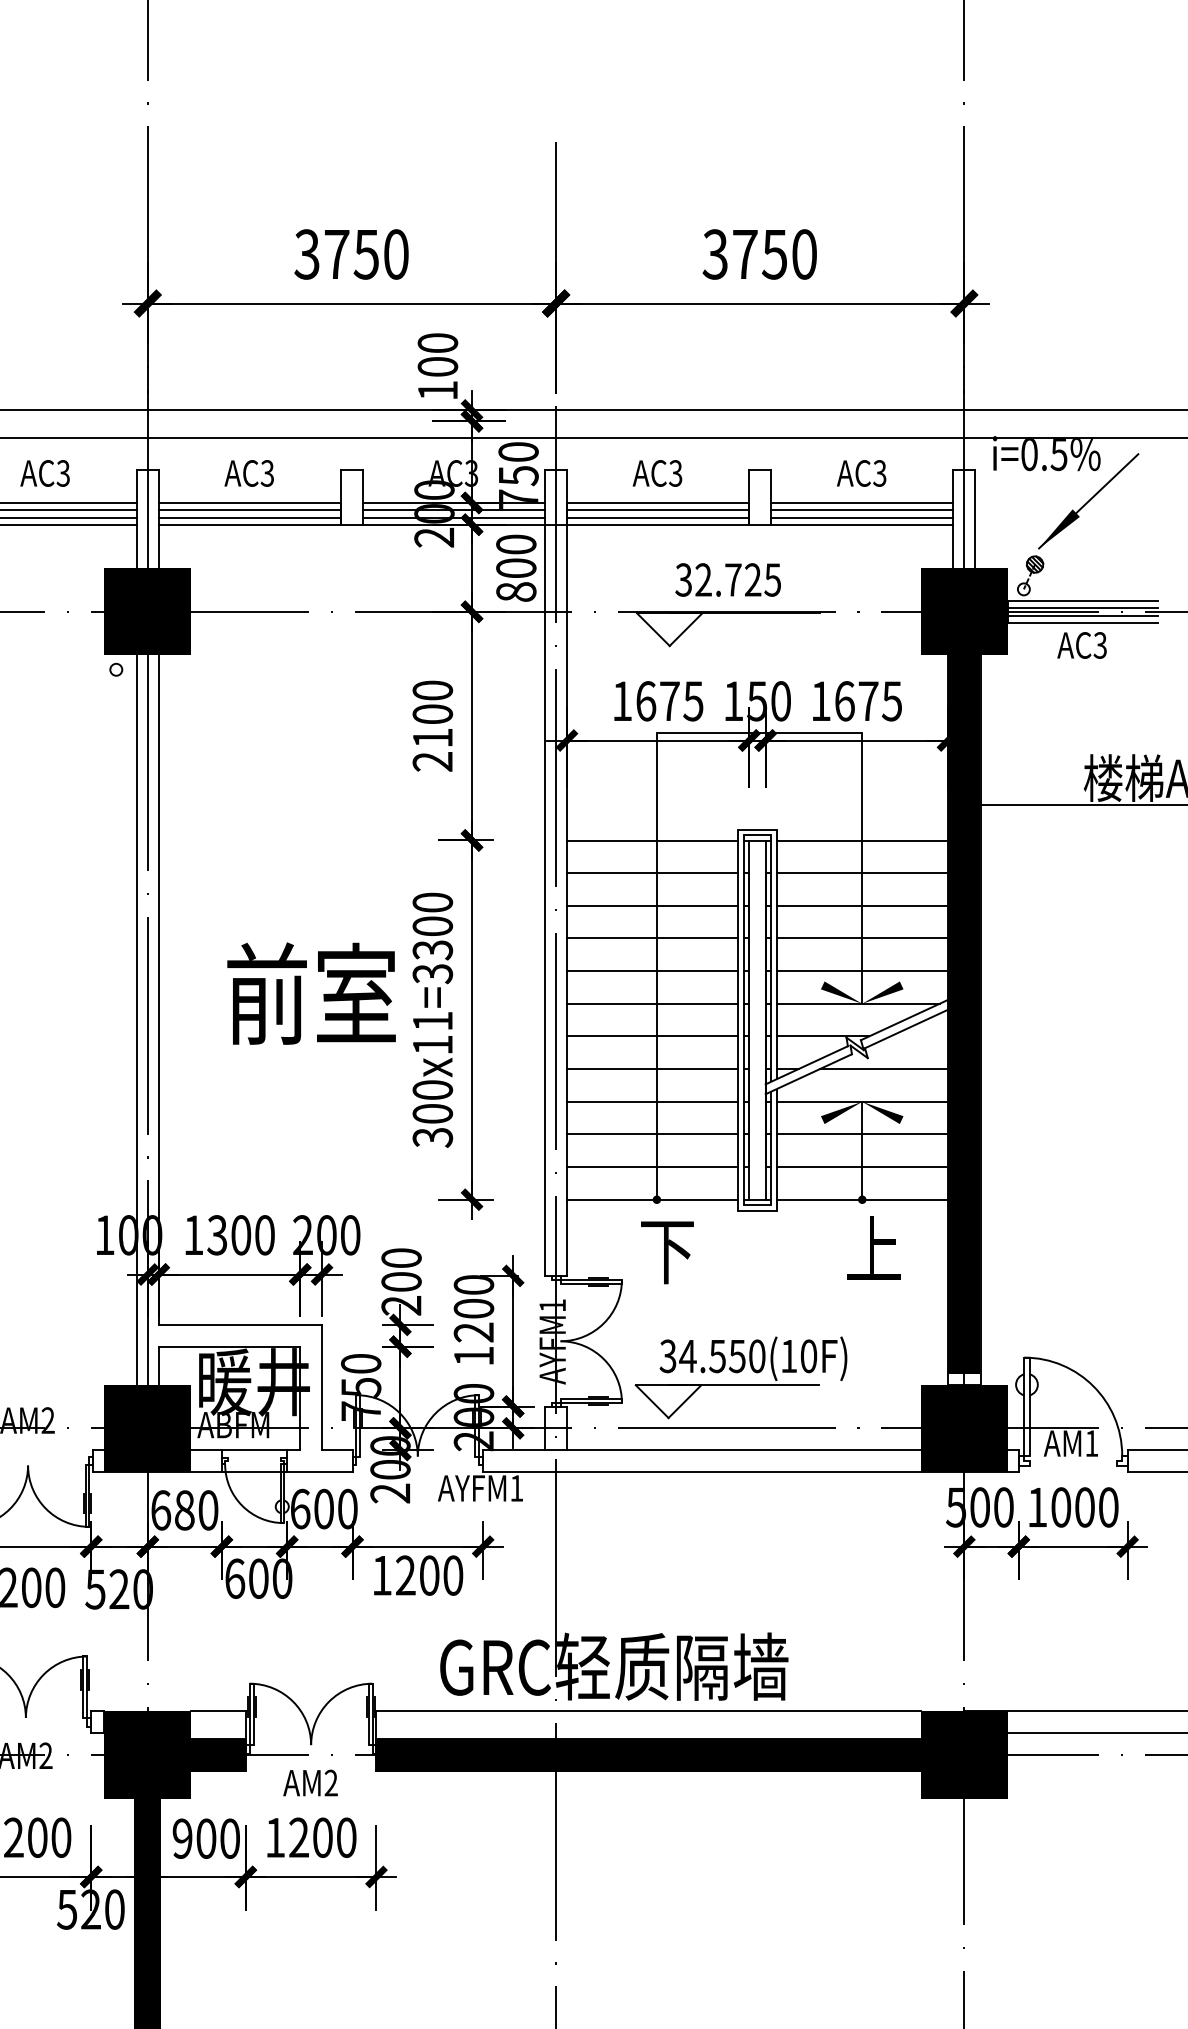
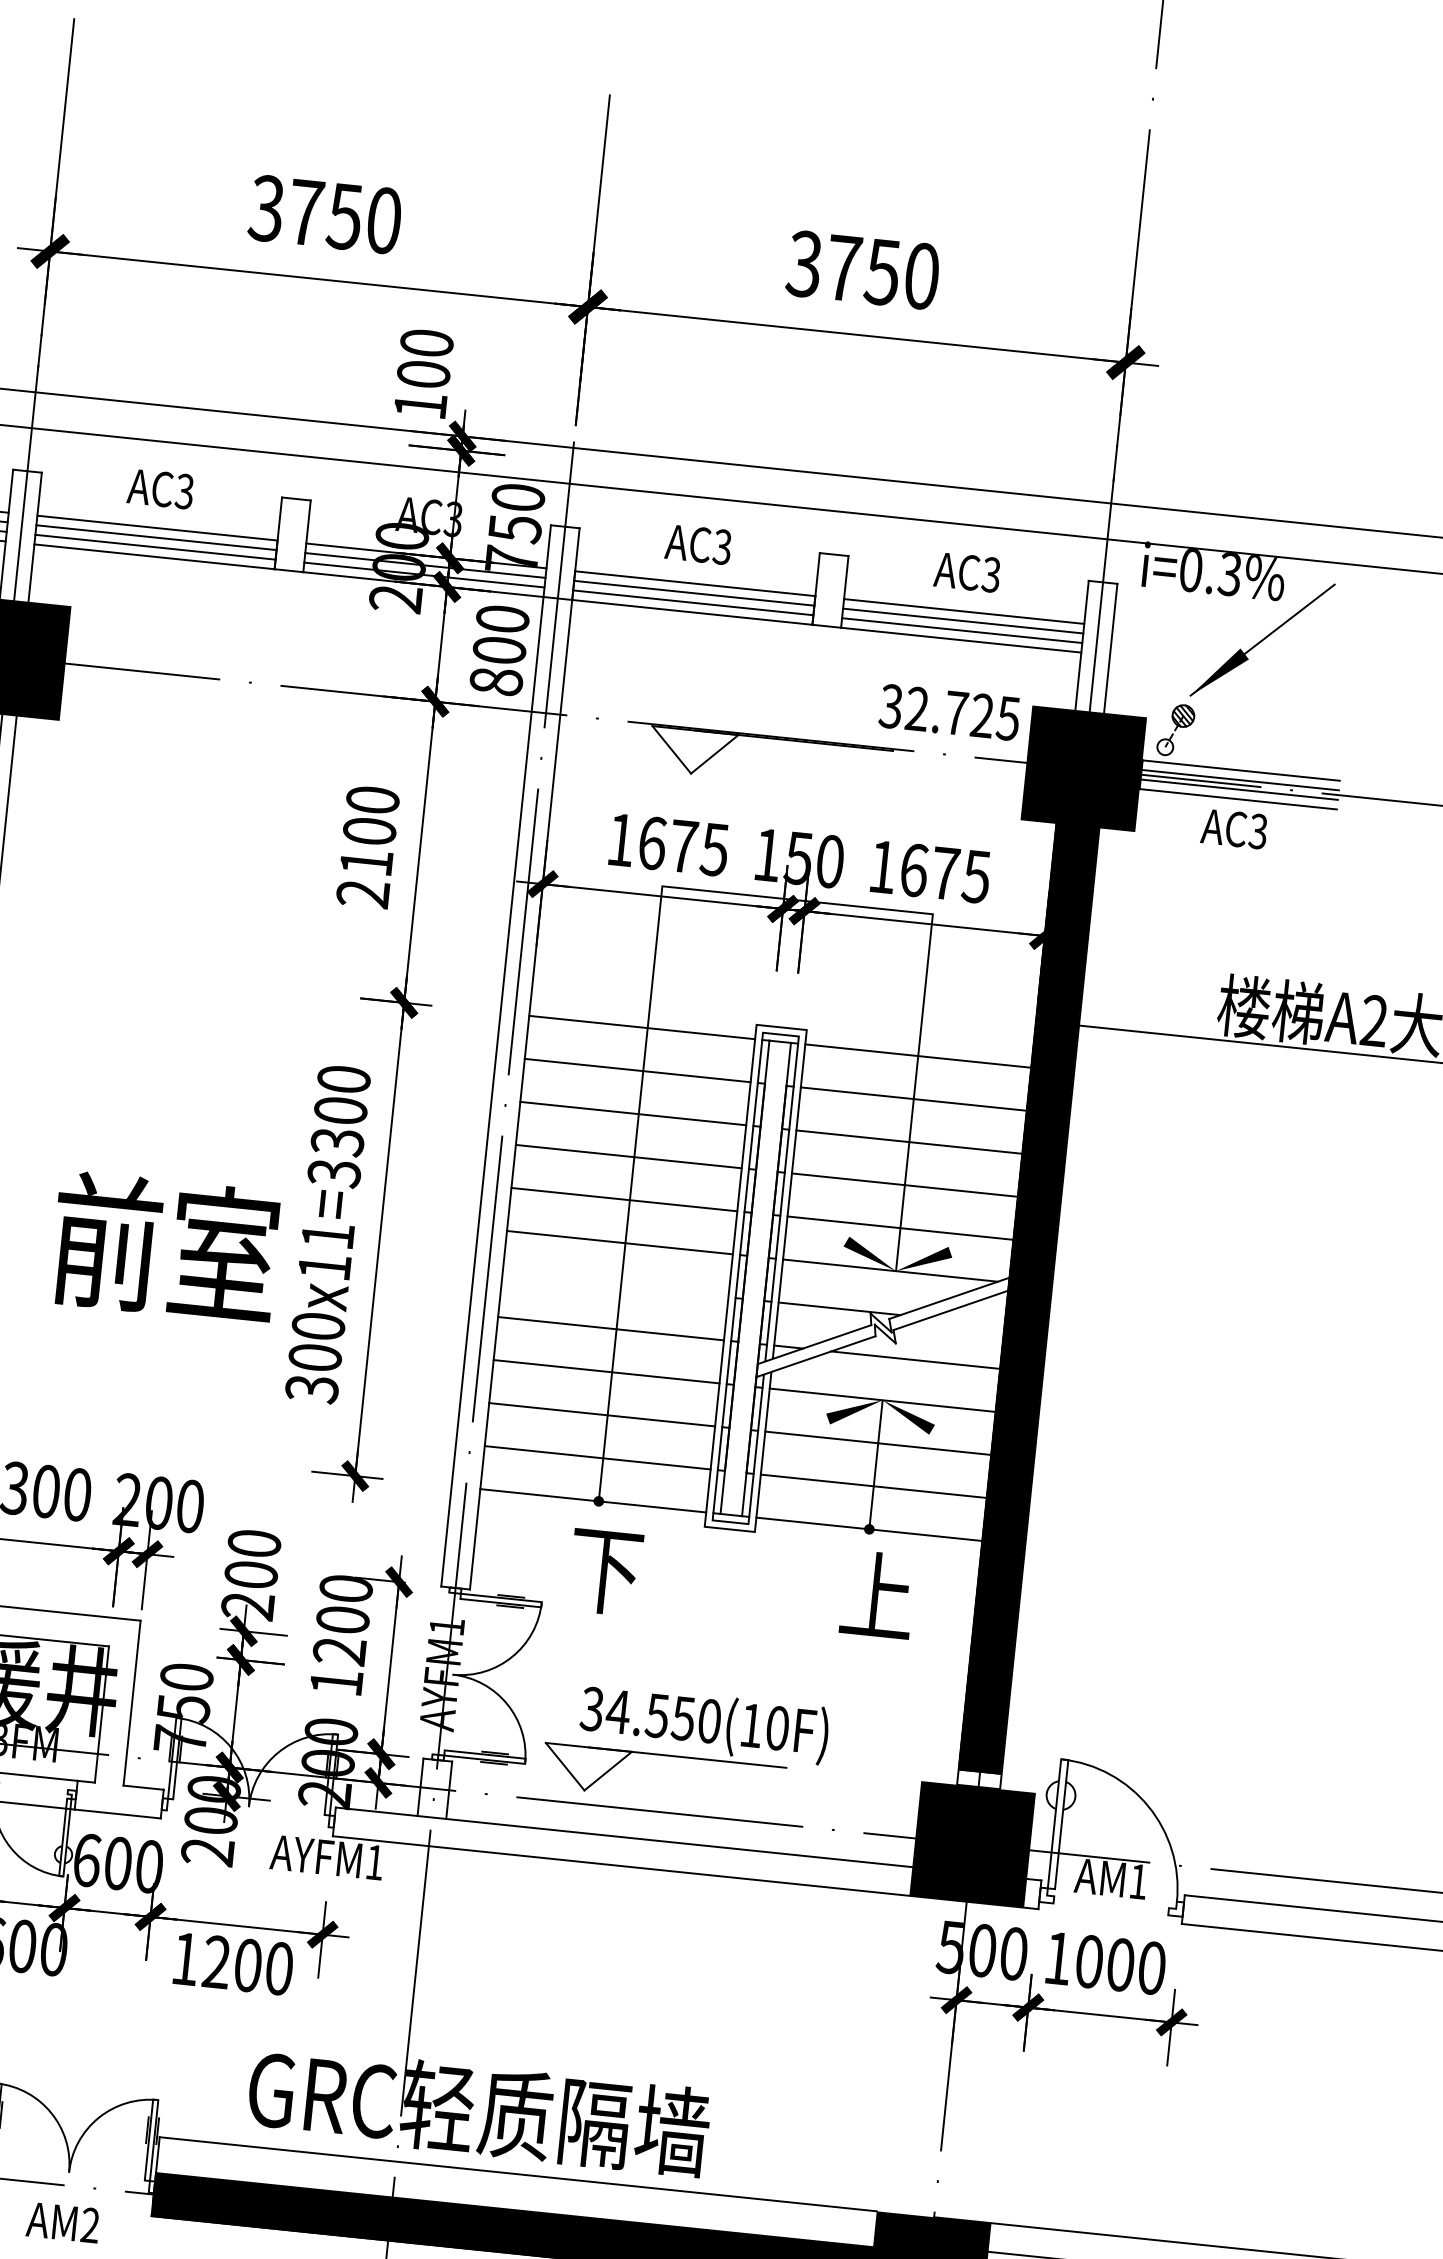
text: (1059, 454) -> (1230, 574), i=0.5% -> i=0.3%
text: (727, 579) -> (948, 711), moved
text: (311, 993) -> (165, 1247), moved
line: (652, 1036) -> (615, 1285), removed

